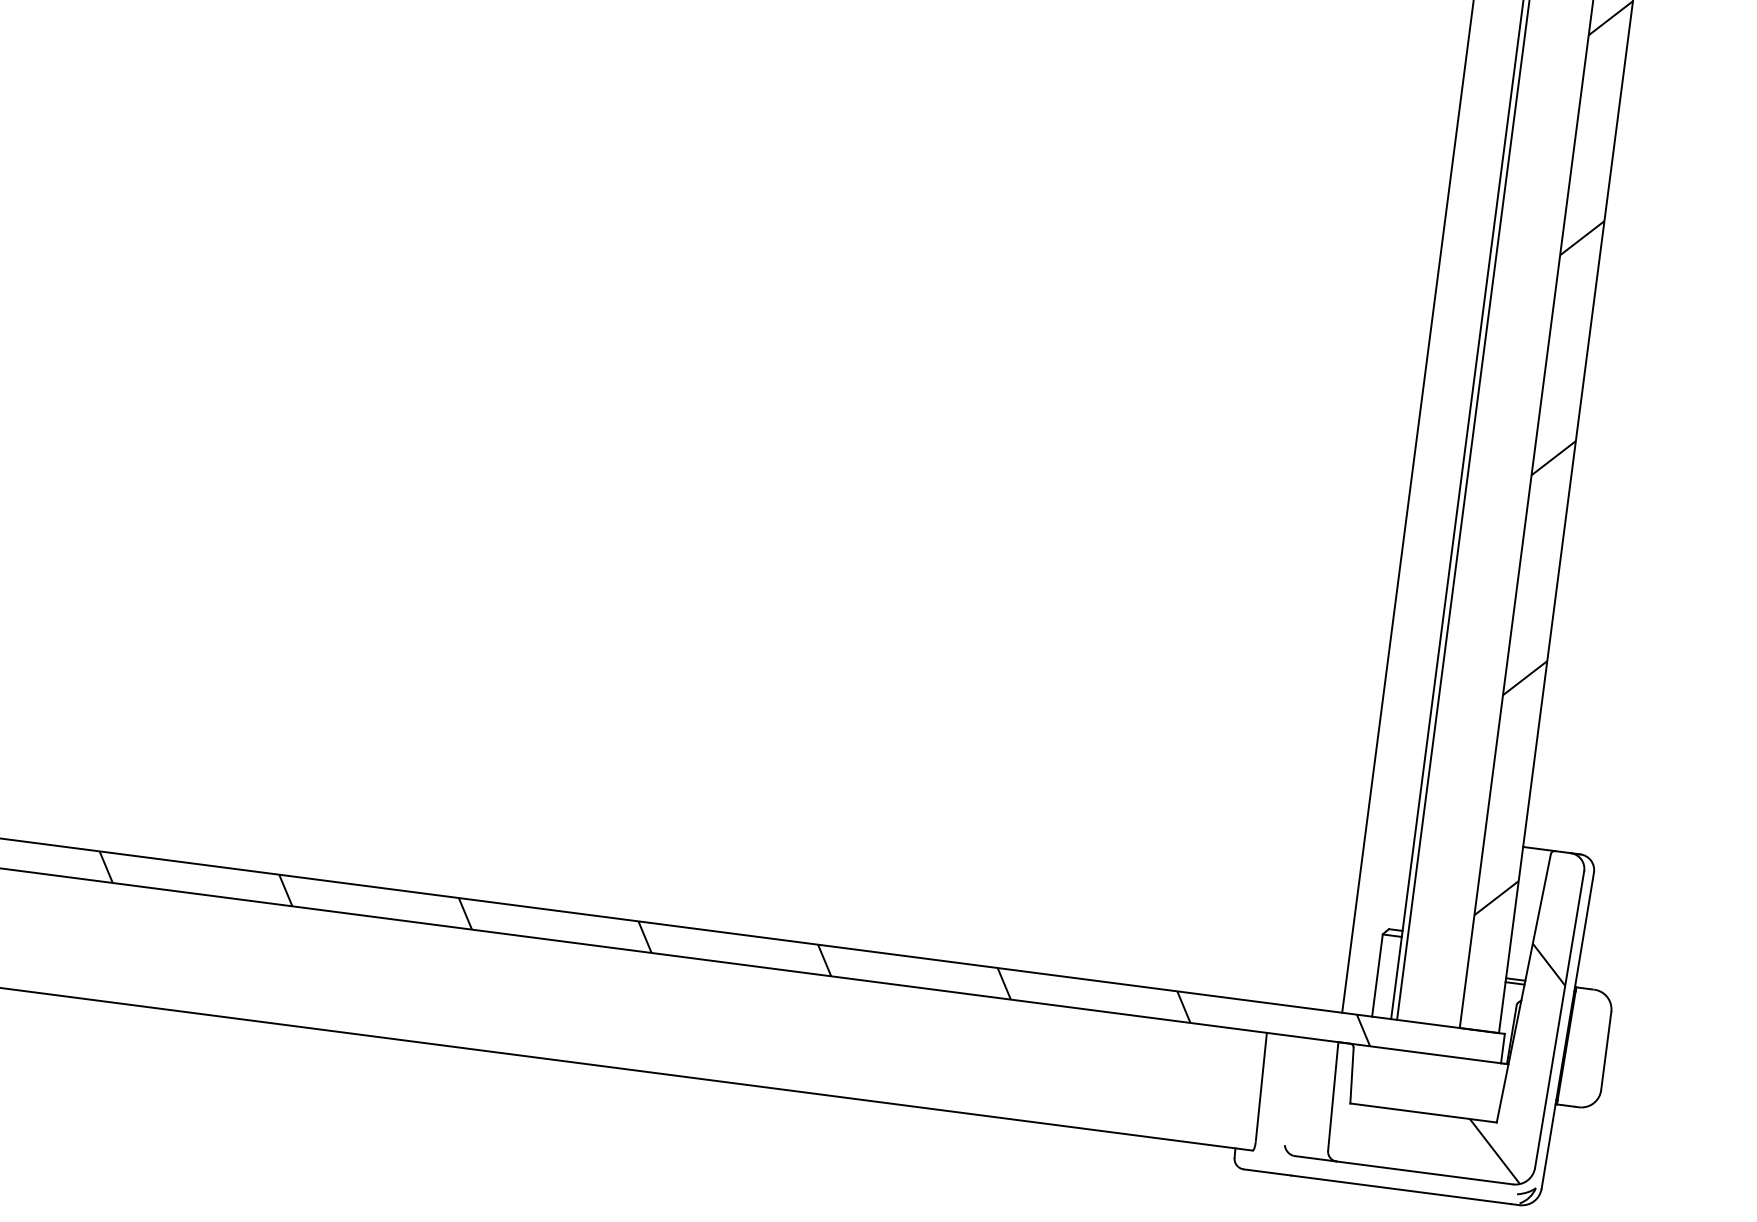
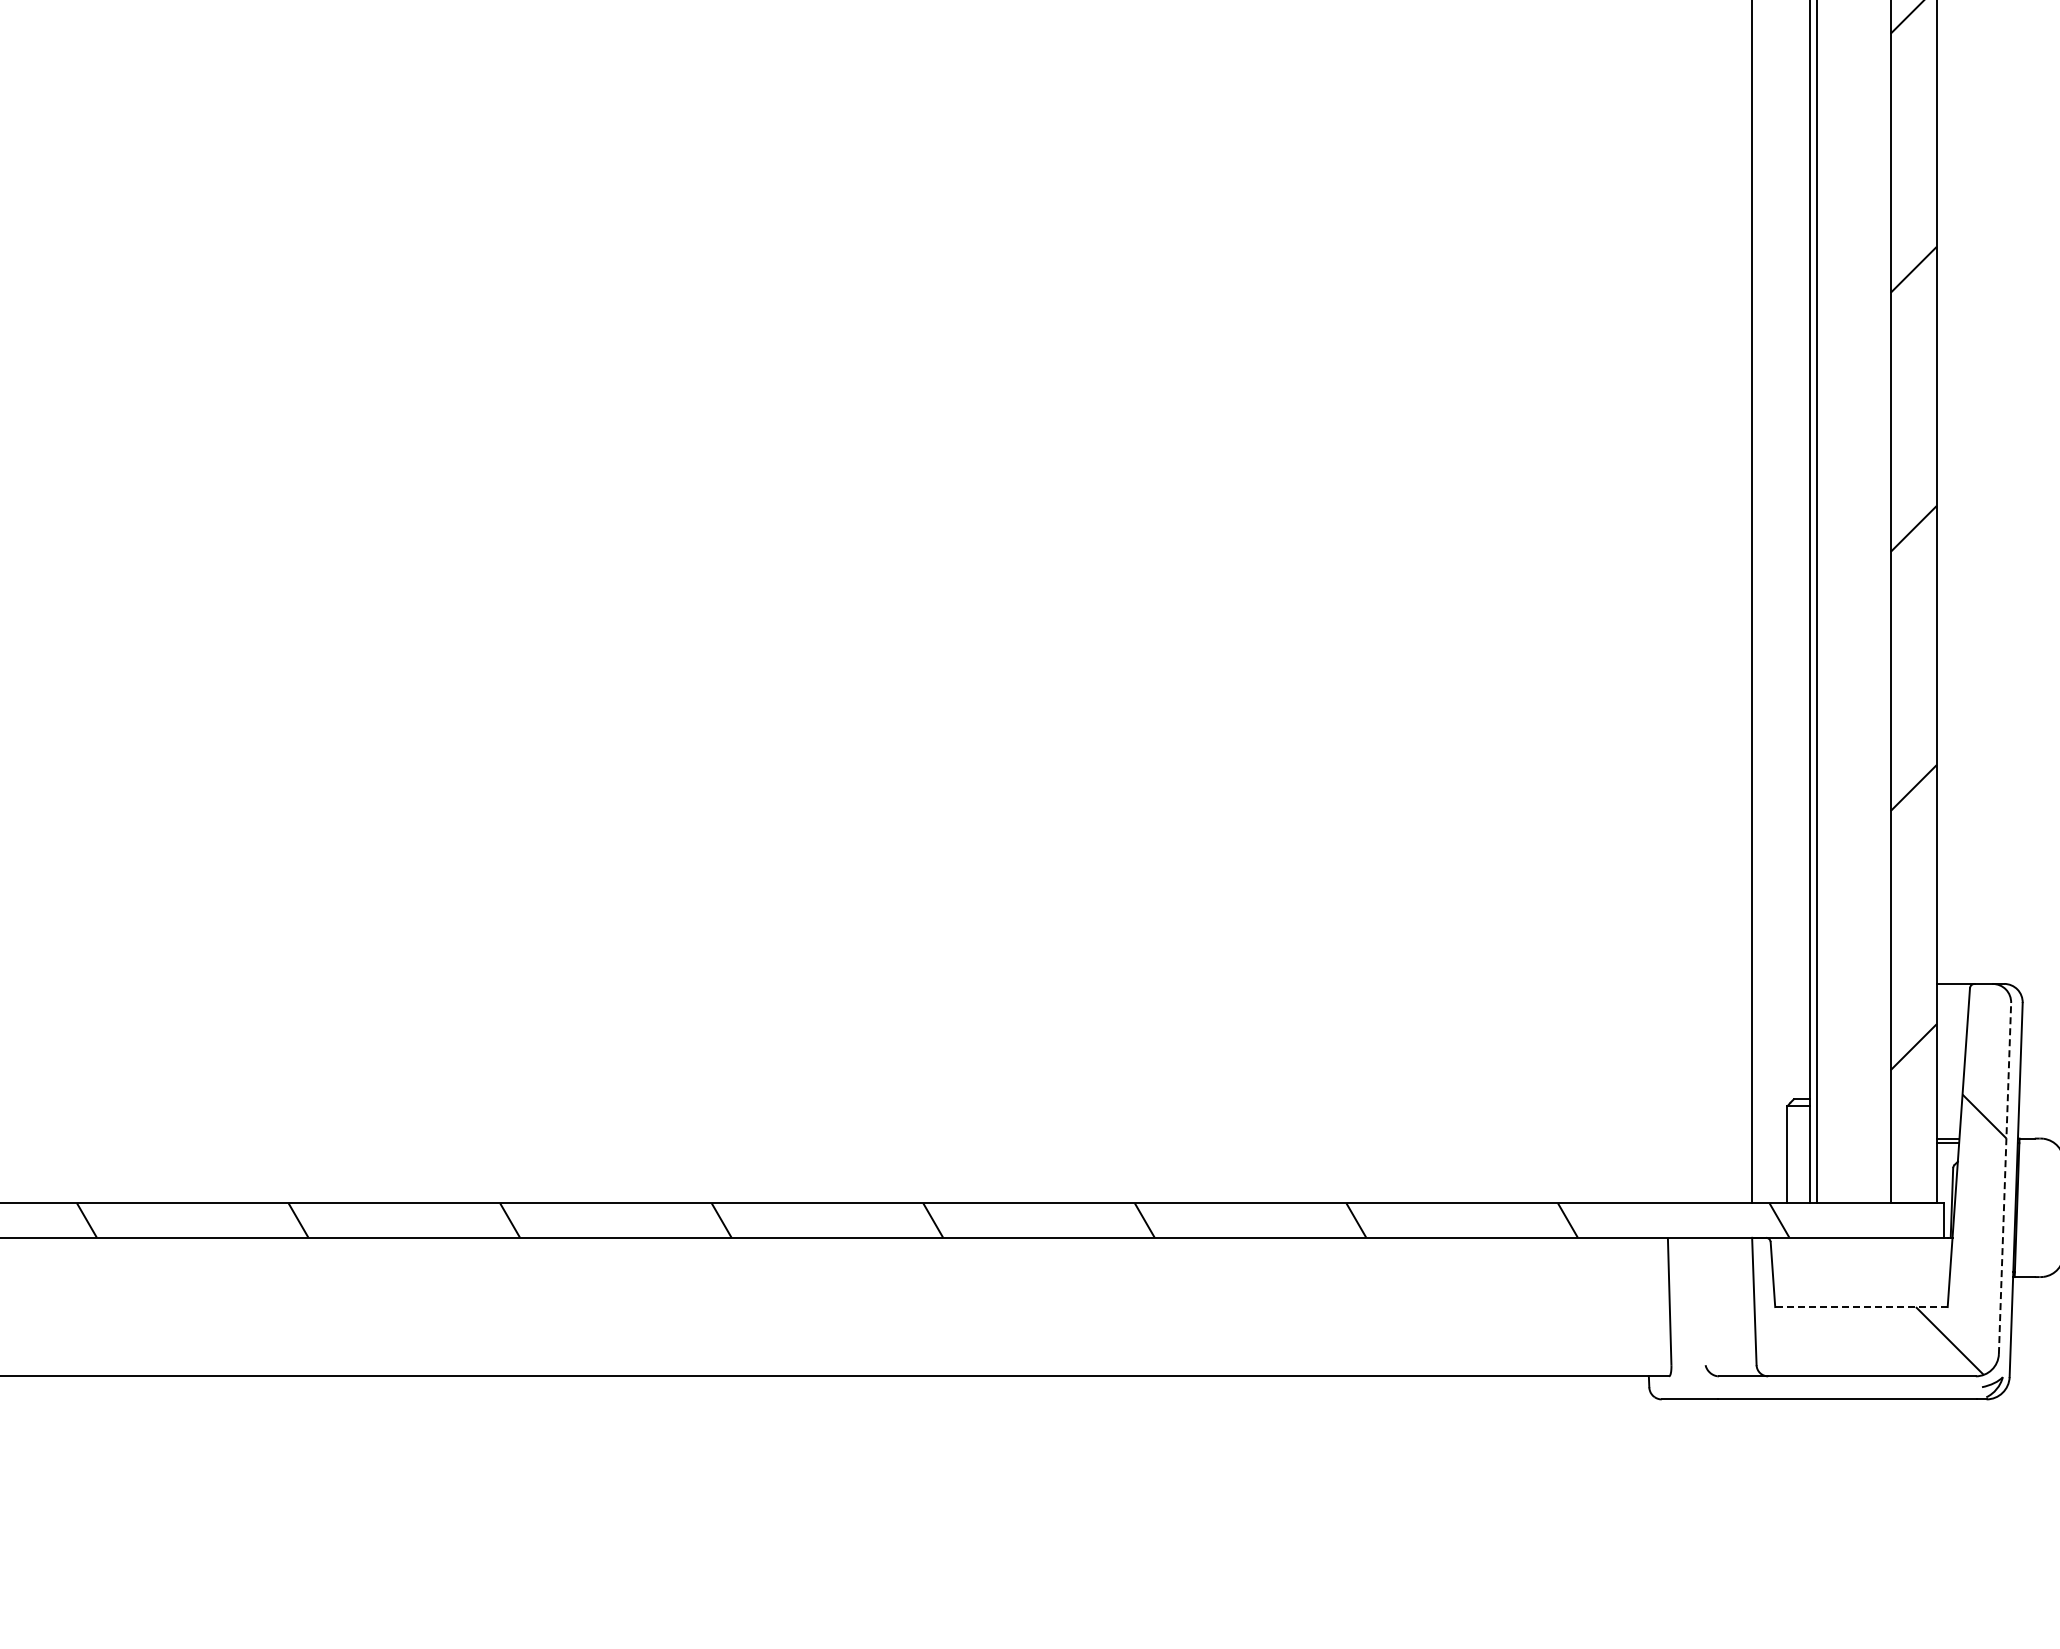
line: (1560, 1019) -> (2005, 1178), solid -> dashed
line: (1422, 1113) -> (1860, 1307), solid -> dashed

